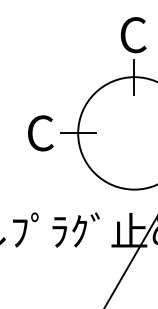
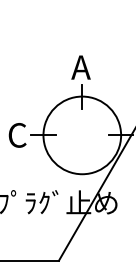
text: (131, 35) -> (80, 67), C -> A

